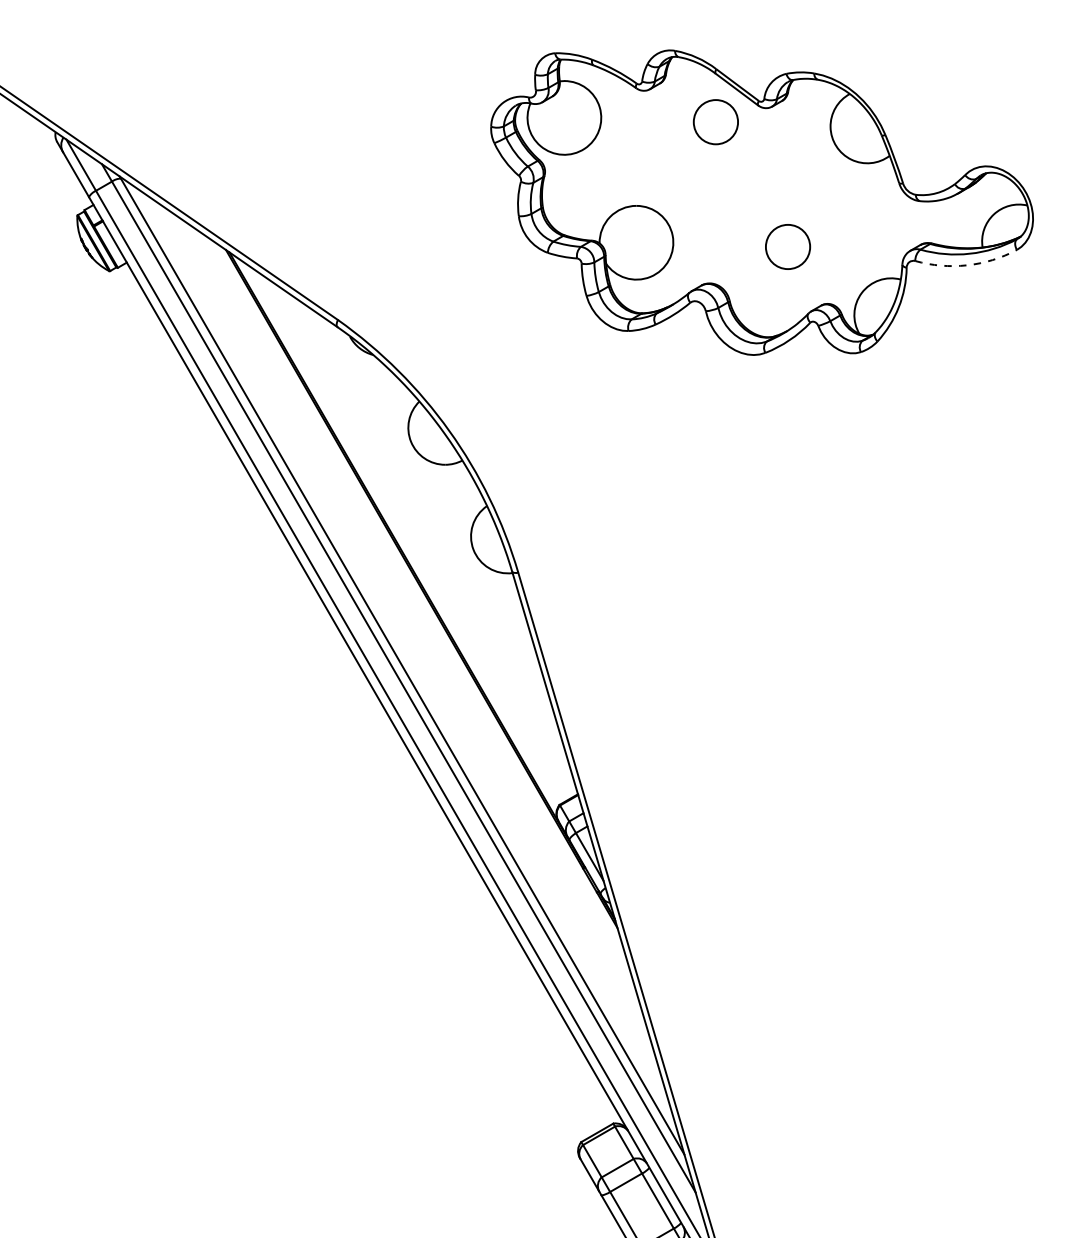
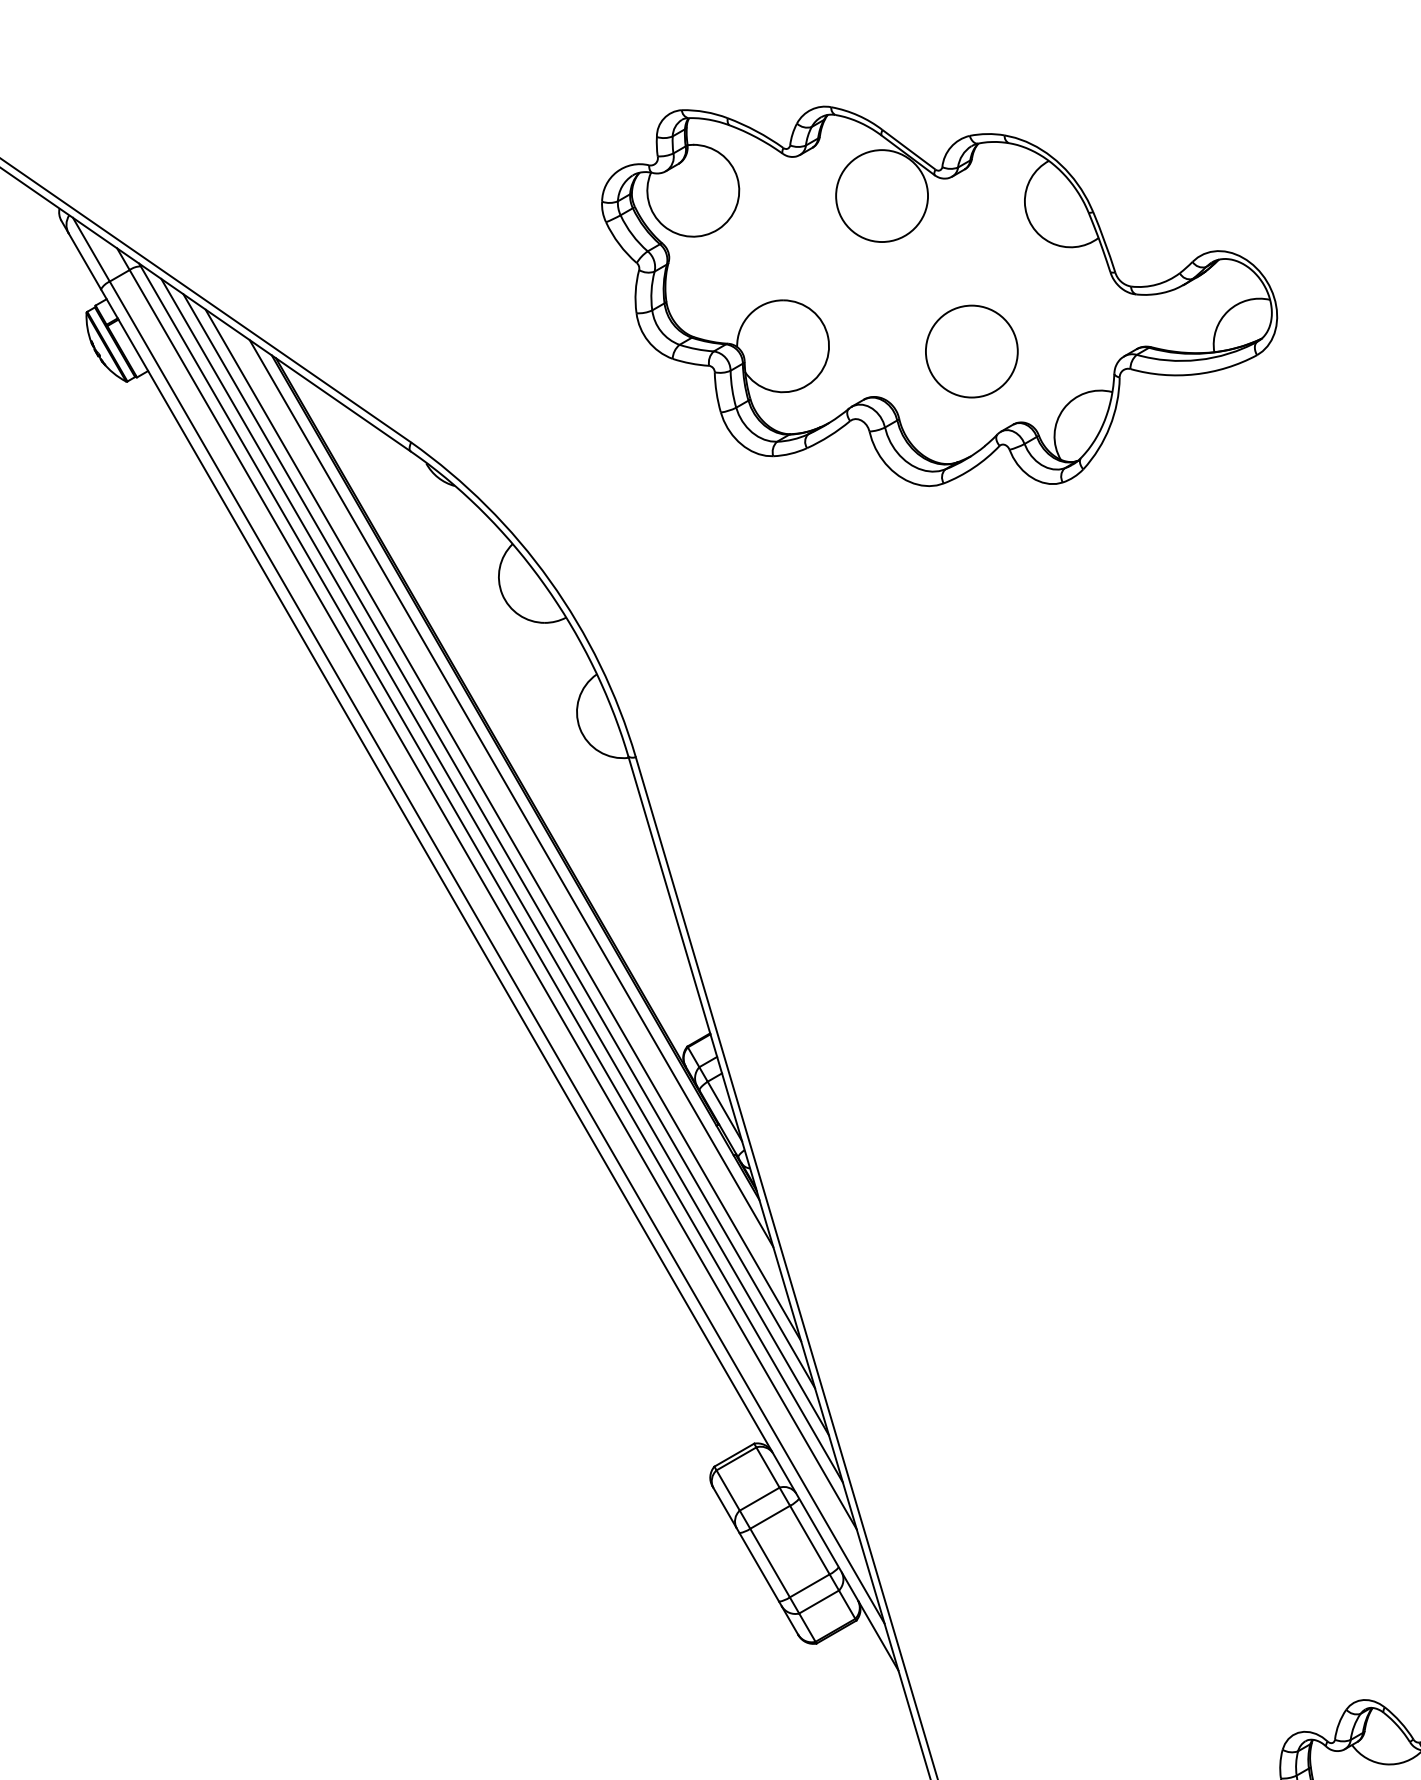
circle: (716, 122) -> (882, 196), size x1.67
circle: (787, 246) -> (971, 351), size x1.67
arc: (967, 265) -> (1195, 374), dashed -> solid
line: (418, 601) -> (511, 793), added
line: (412, 627) -> (503, 825), added
line: (408, 640) -> (499, 841), added
line: (404, 652) -> (494, 856), added

